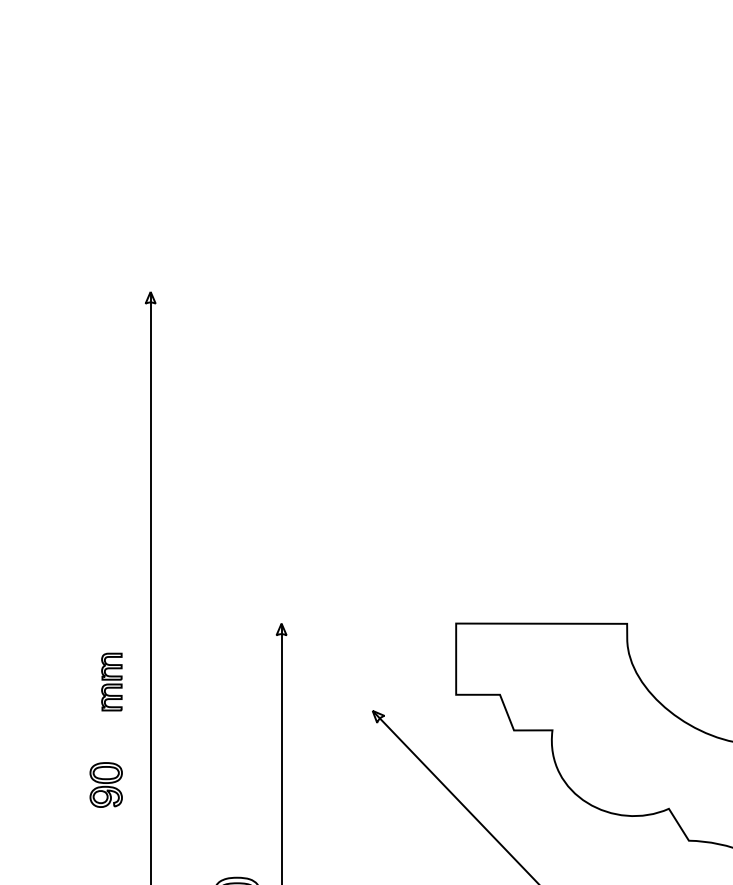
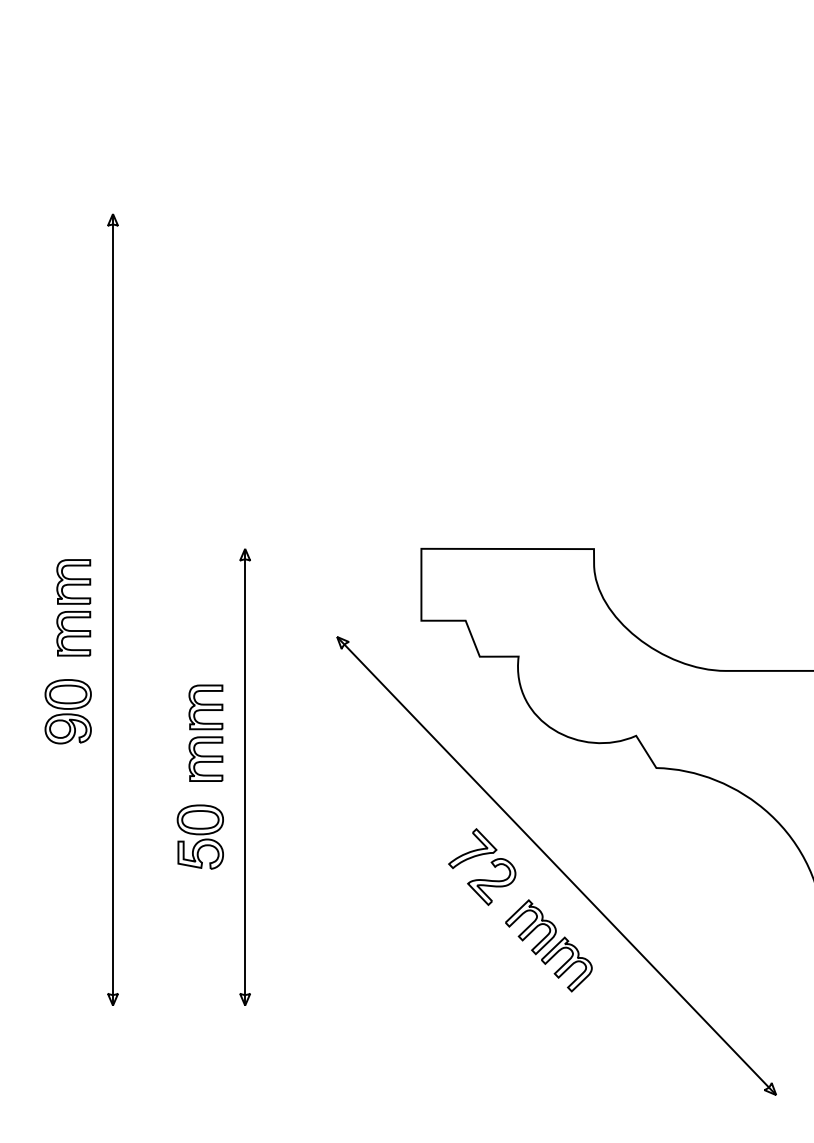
part: (111, 681) -> (73, 607), size x1.67
part: (105, 784) -> (67, 711), size x1.43
part: (242, 805) -> (205, 732), added

